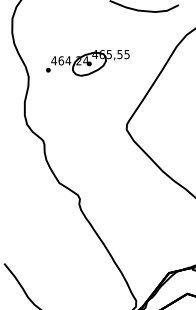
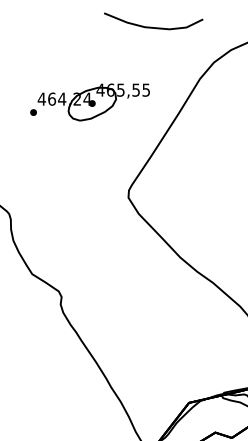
part: (87, 63) -> (89, 102), moved

